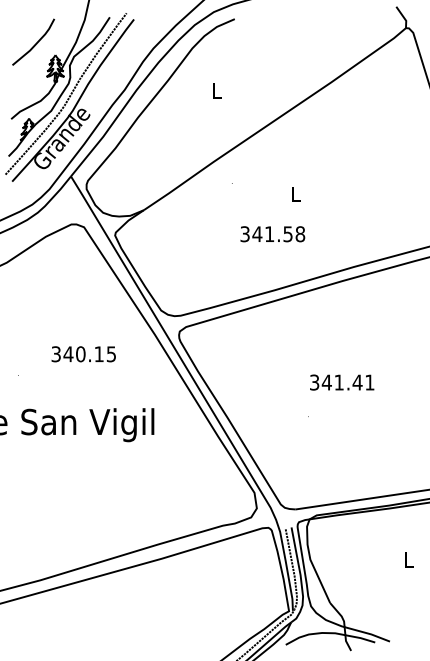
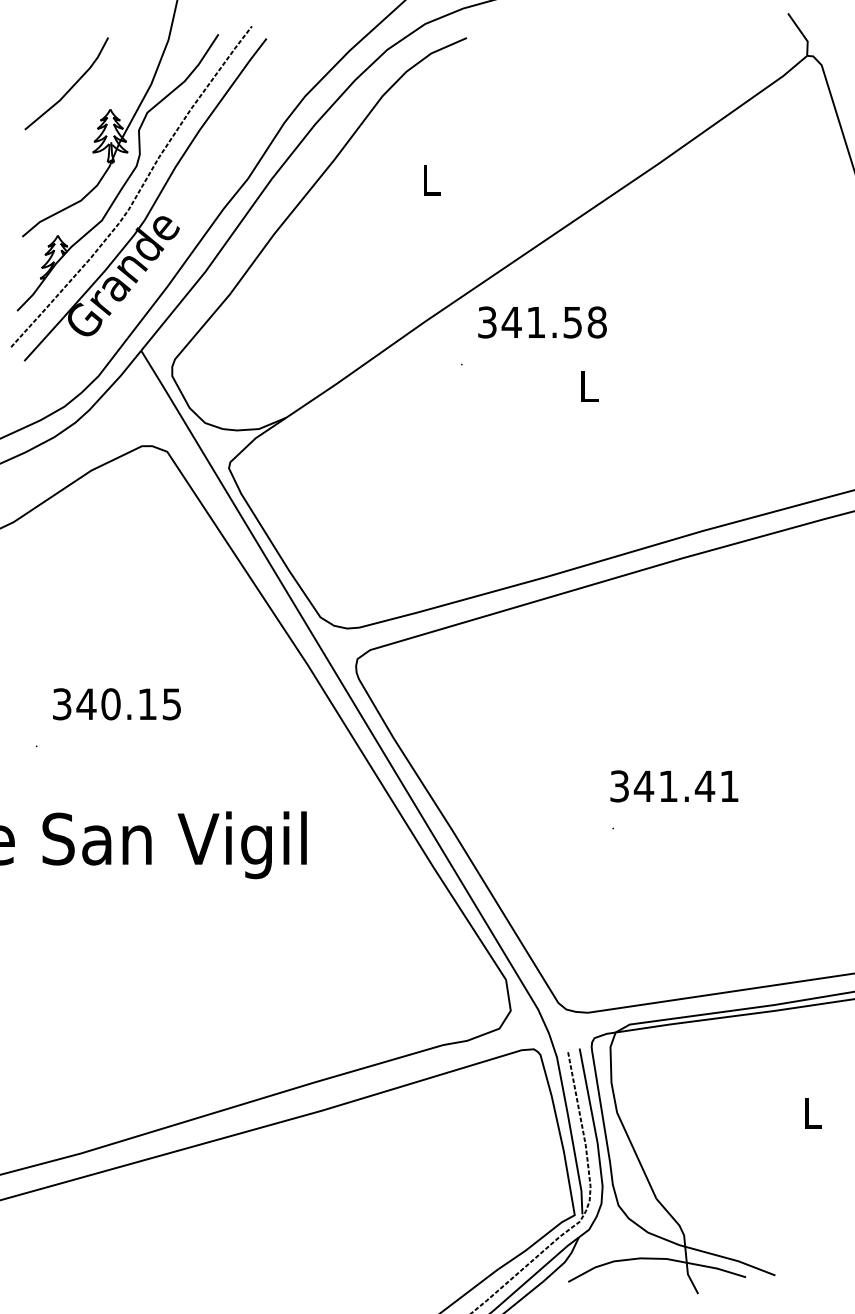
text: (272, 234) -> (541, 322), moved
text: (83, 354) -> (116, 704), moved
text: (342, 382) -> (675, 786), moved

